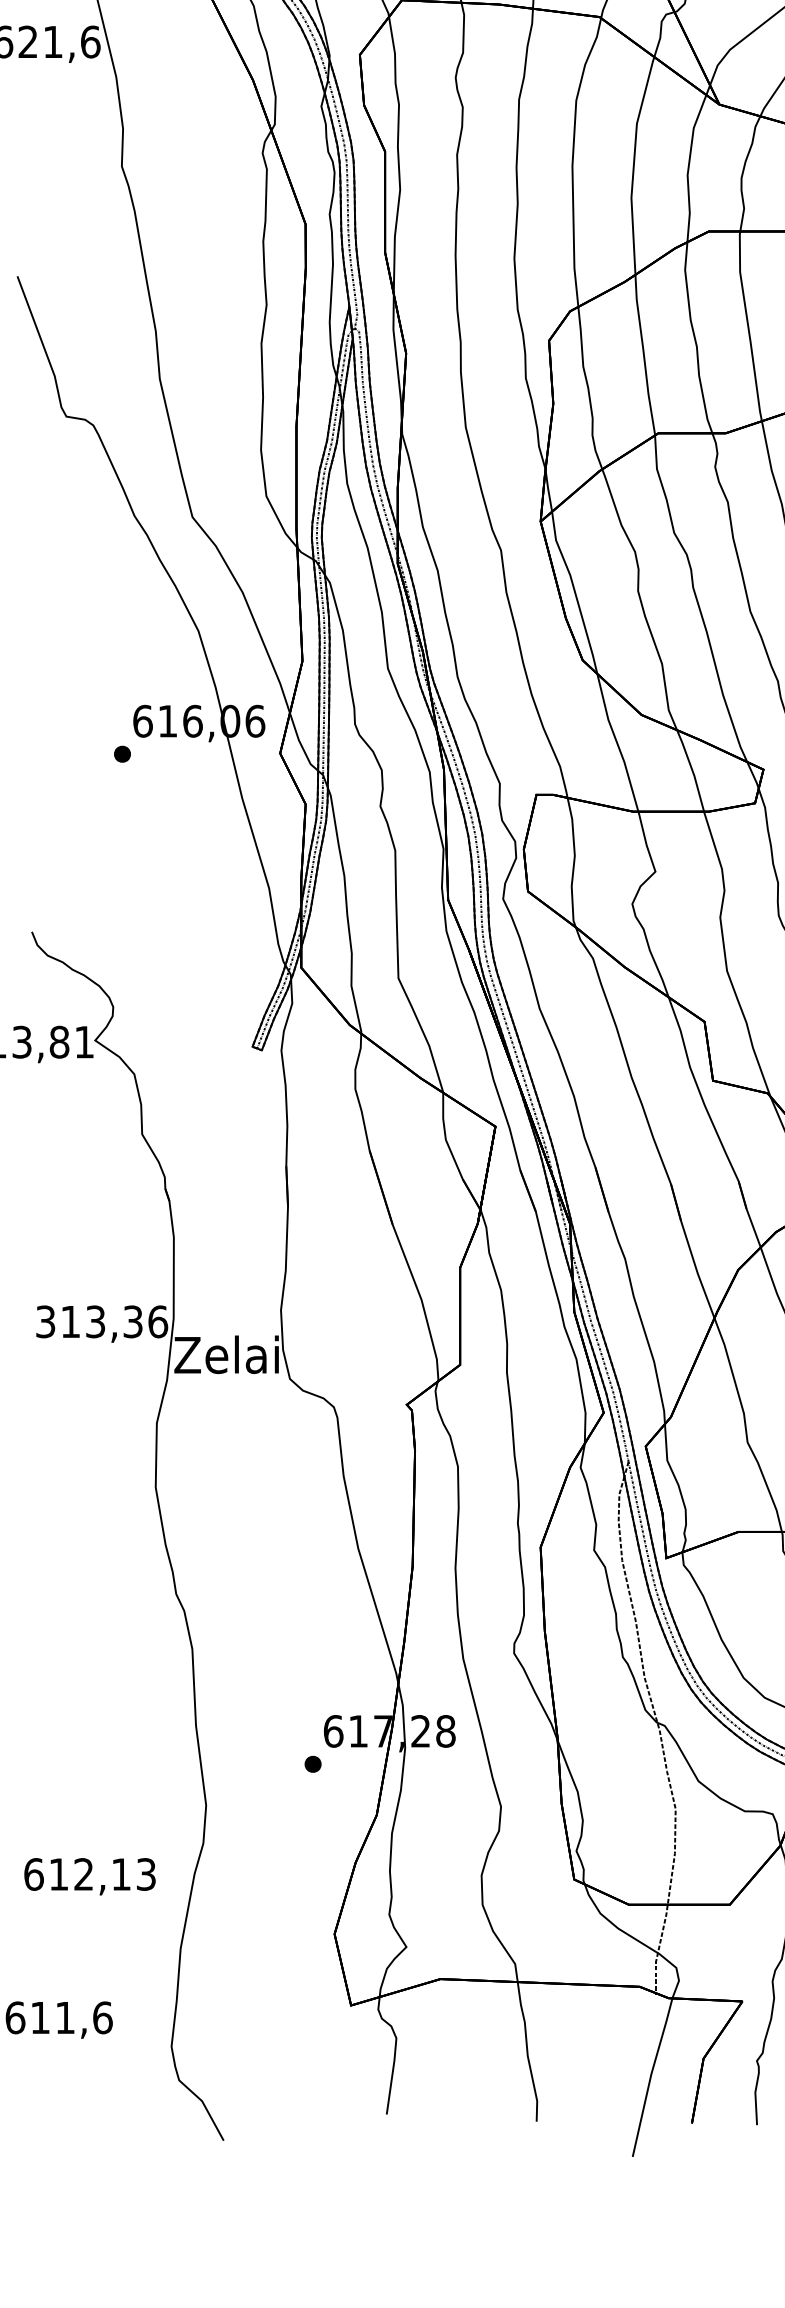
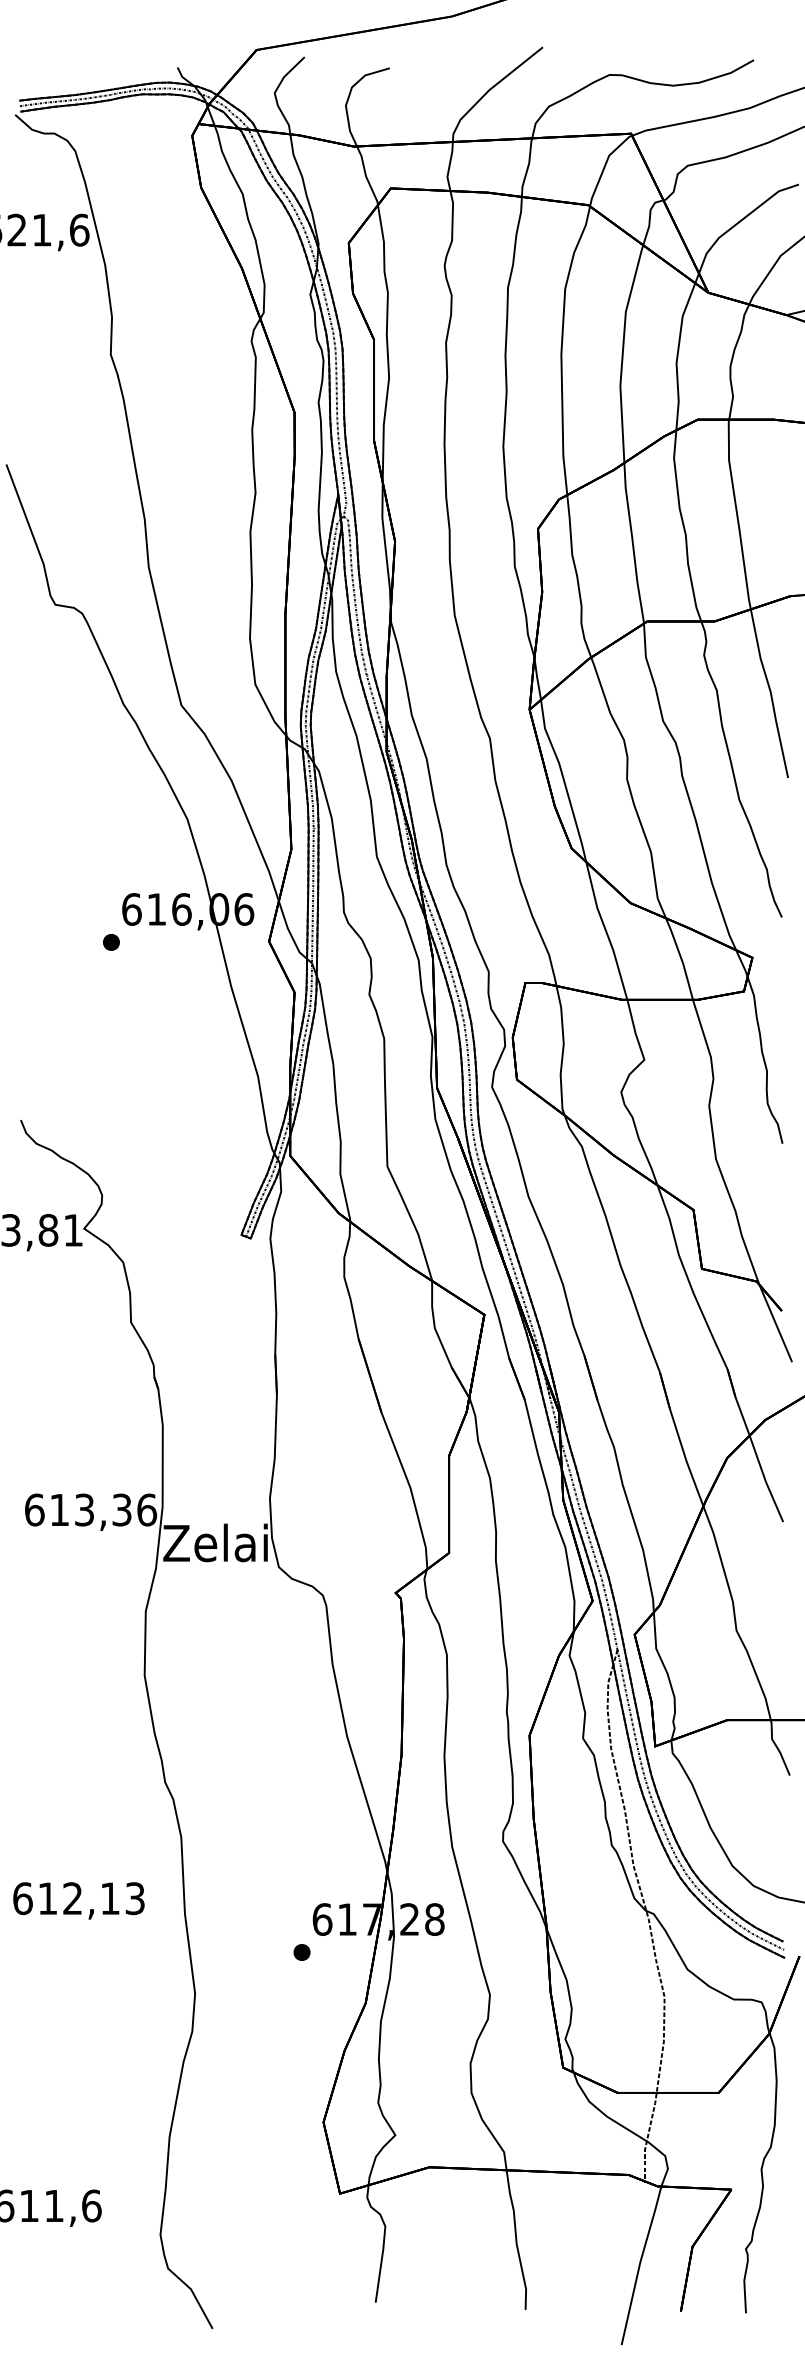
text: (45, 1321) -> (34, 1509), 313,36 -> 613,36
text: (89, 1876) -> (78, 1900), moved

